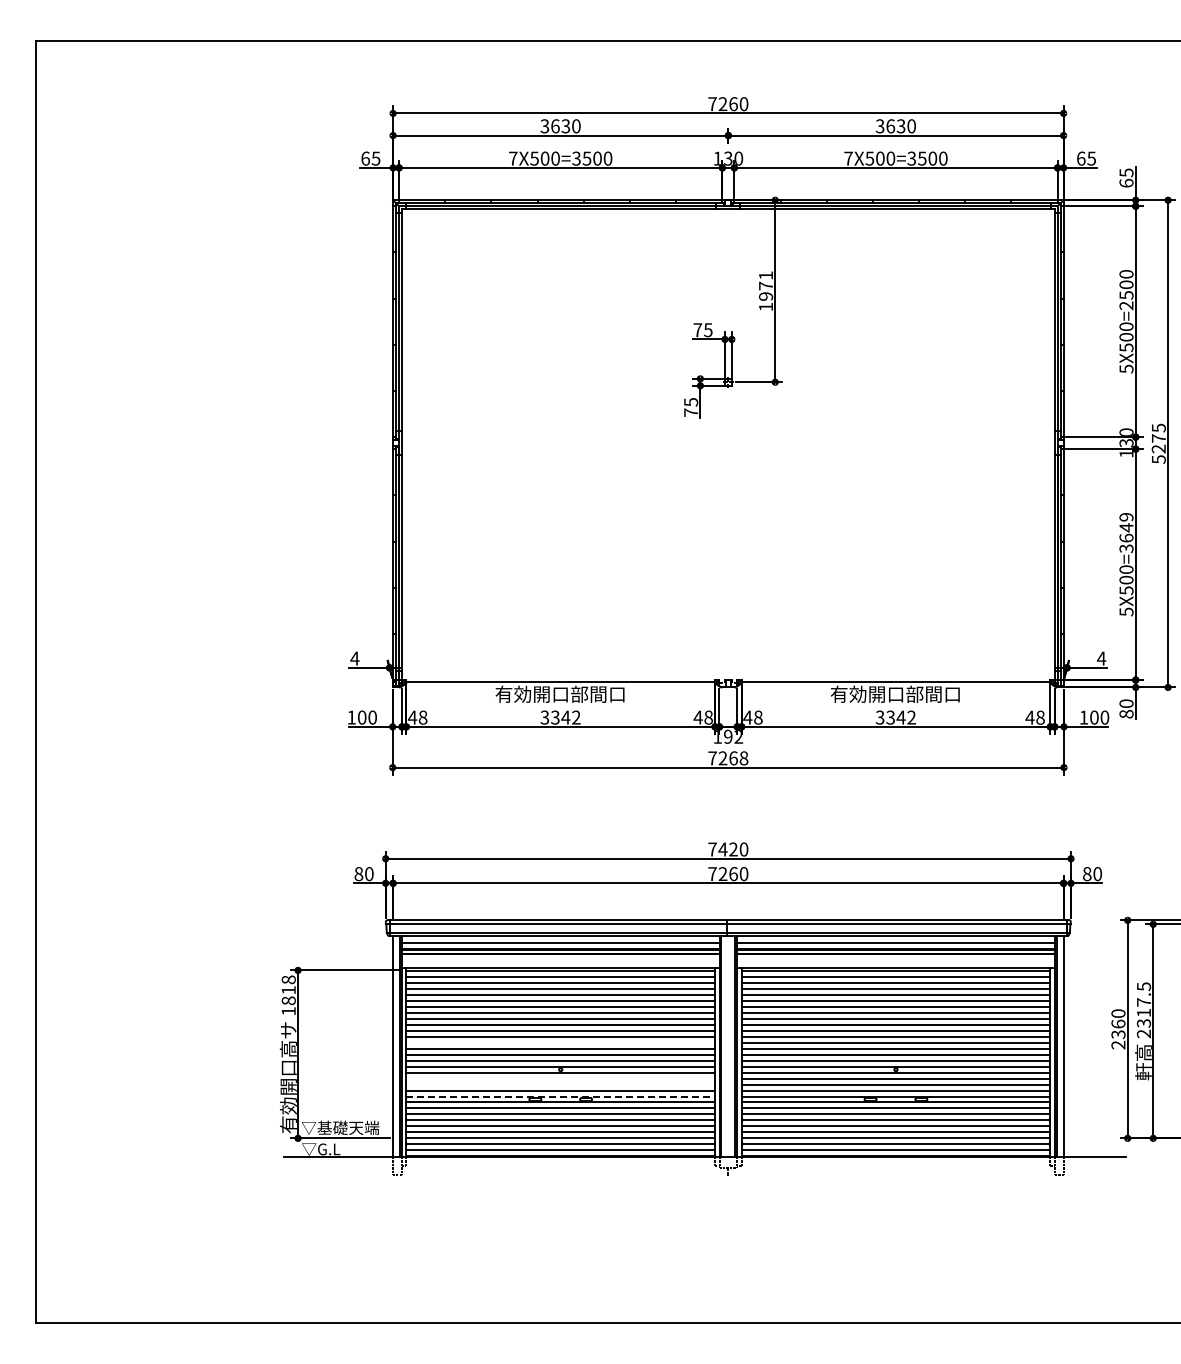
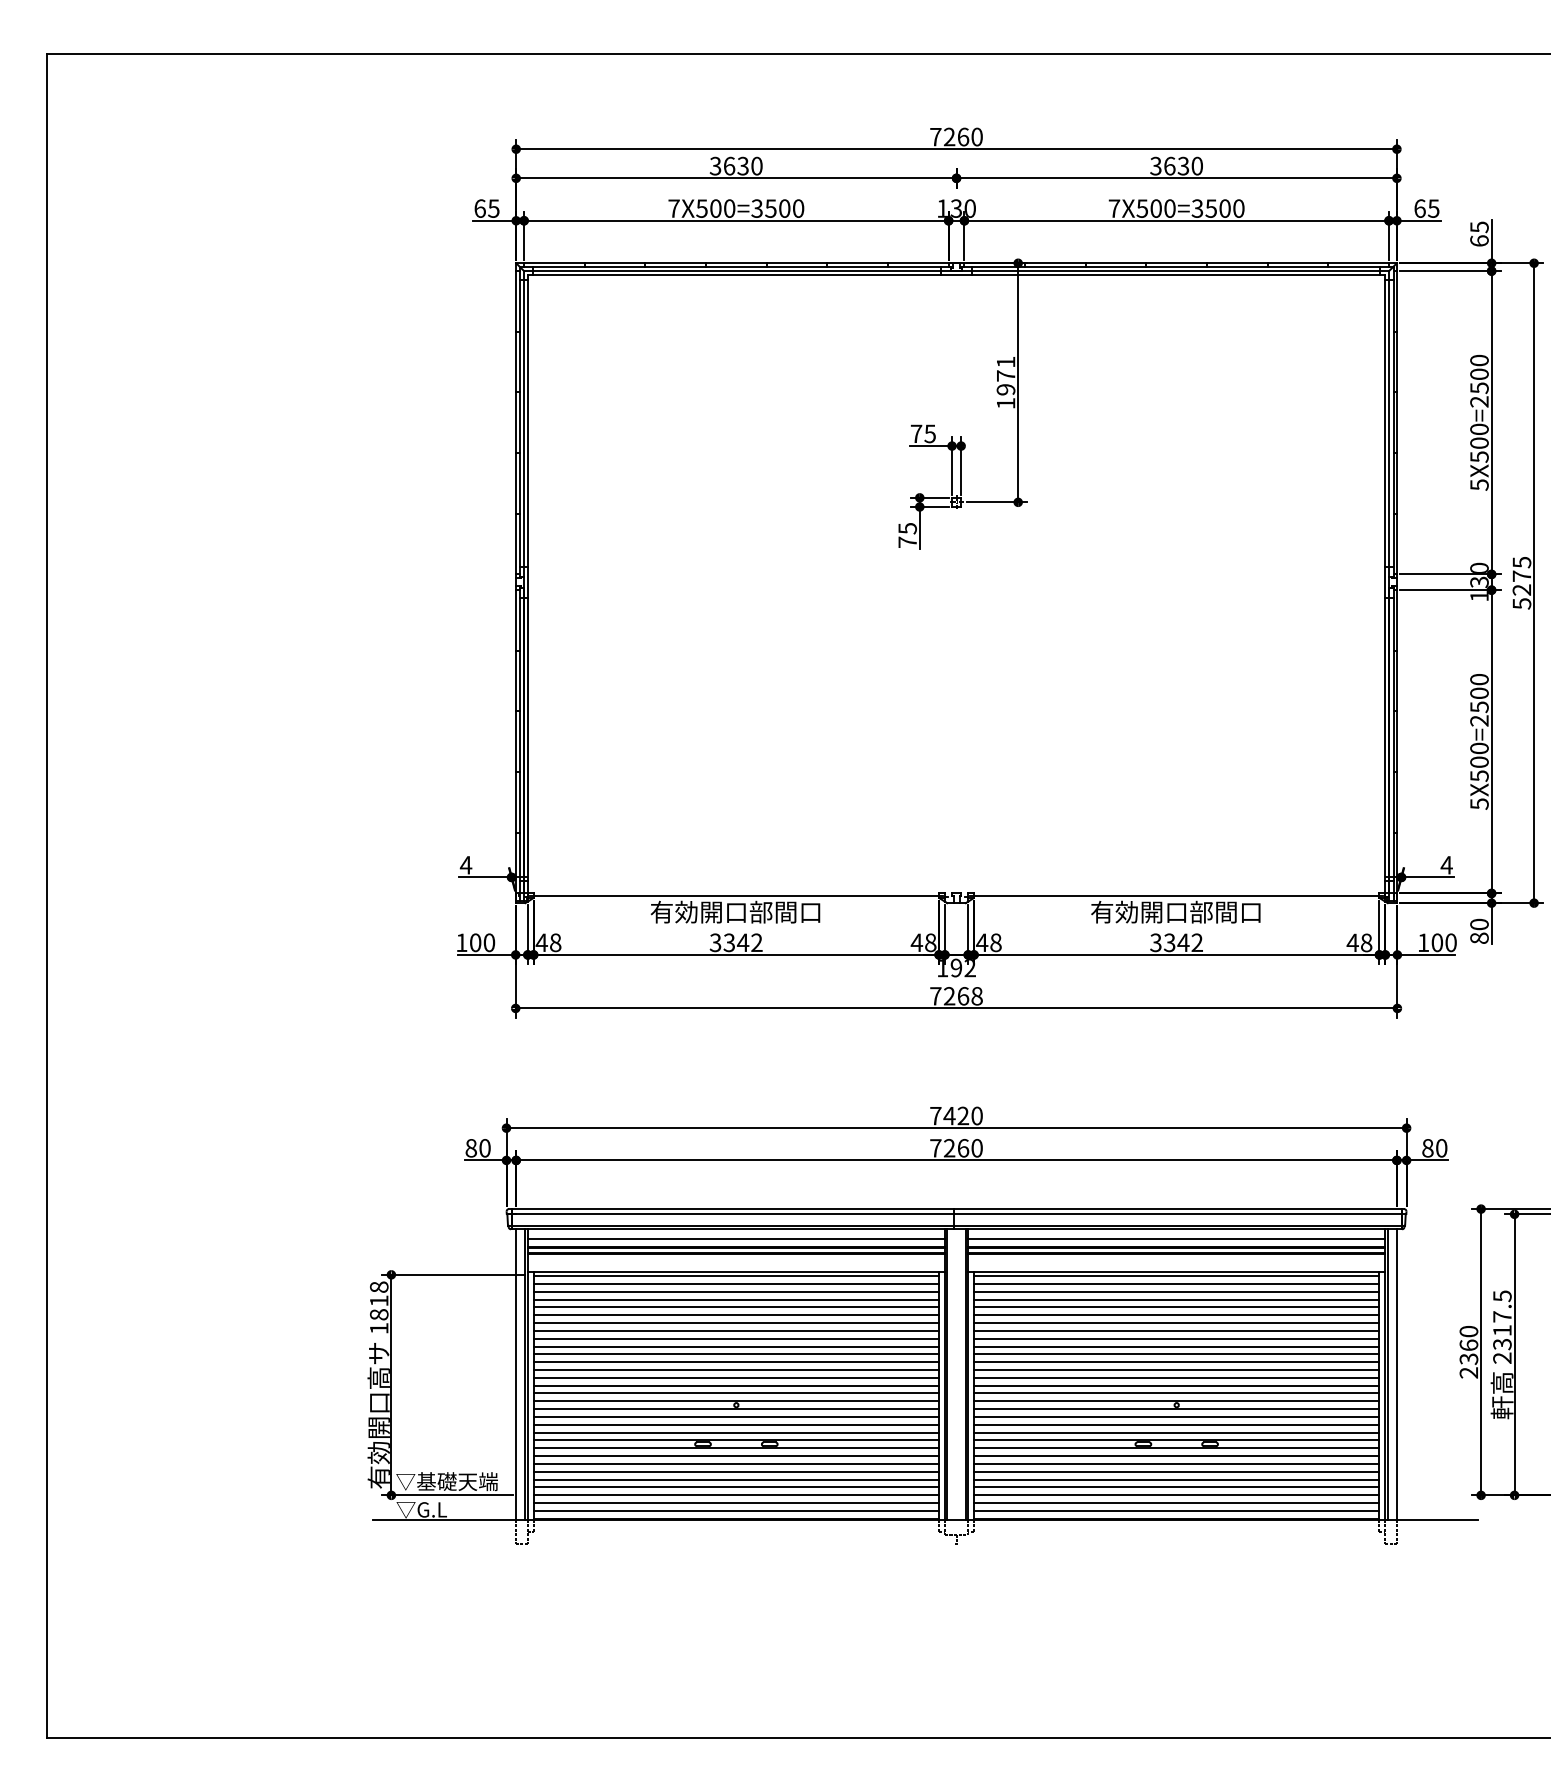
text: (1126, 533) -> (1479, 700), 5X500=3649 -> 5X500=2500
line: (560, 1042) -> (736, 1369), added
line: (560, 1078) -> (736, 1416), added
line: (560, 1084) -> (736, 1424), added
line: (561, 1096) -> (737, 1440), dashed -> solid

